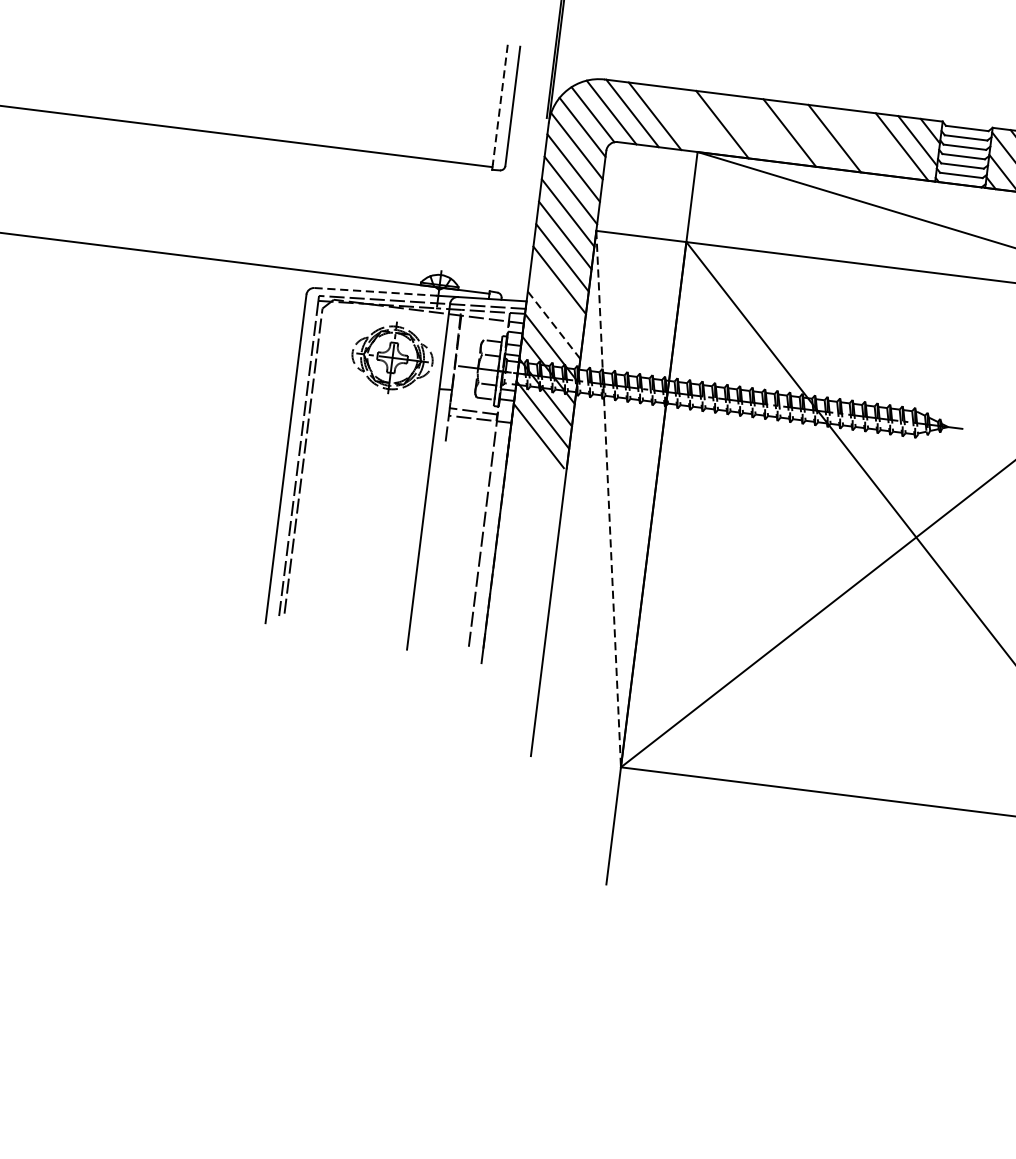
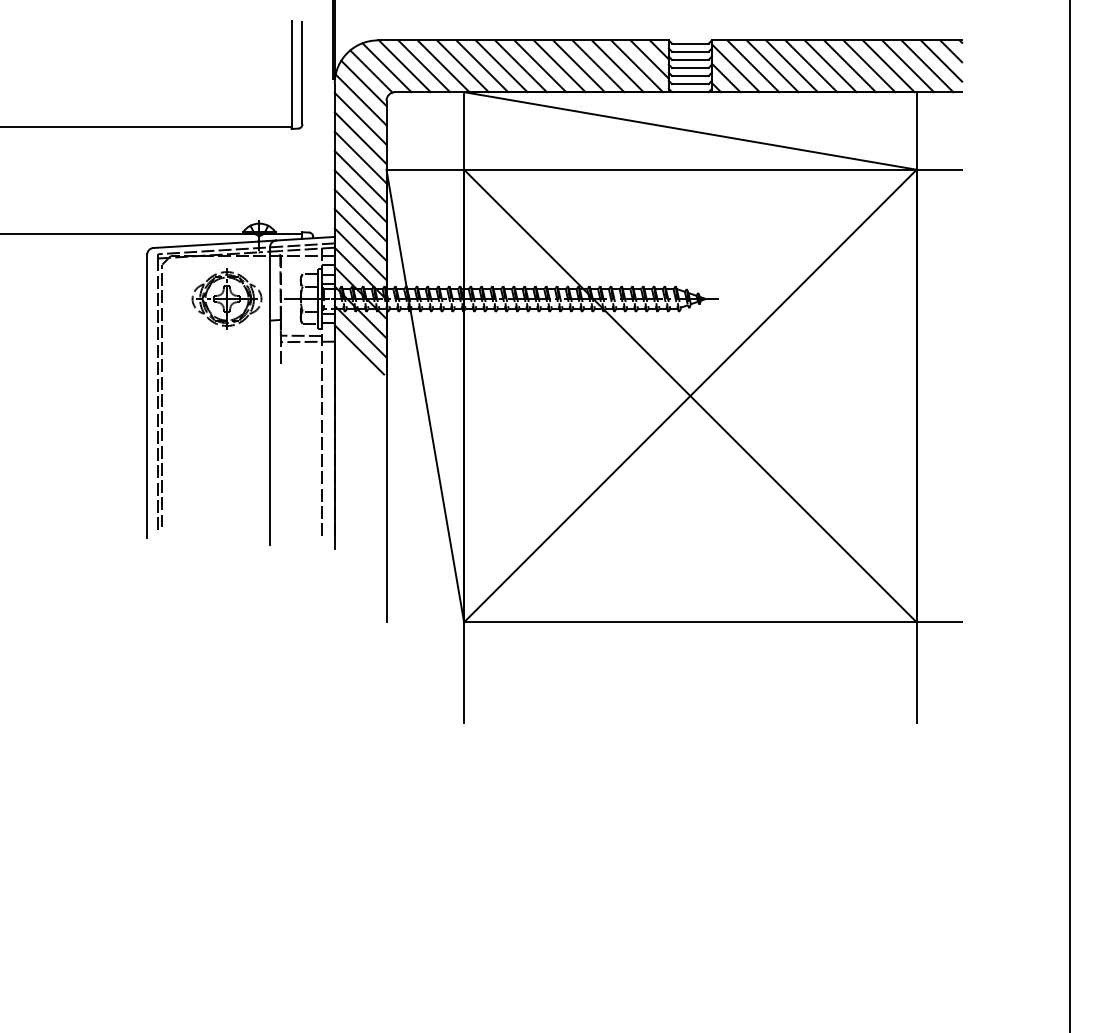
line: (500, 104) -> (291, 72), dashed -> solid
line: (677, 119) -> (443, 66), added
line: (699, 122) -> (462, 66), added
line: (744, 127) -> (501, 66), added
line: (766, 130) -> (520, 66), added
line: (812, 136) -> (559, 66), added
line: (857, 141) -> (598, 66), added
line: (879, 144) -> (617, 66), added
line: (376, 291) -> (206, 244), dashed -> solid
line: (556, 302) -> (360, 234), added
line: (553, 325) -> (360, 254), dashed -> solid
line: (608, 499) -> (425, 396), dashed -> solid

